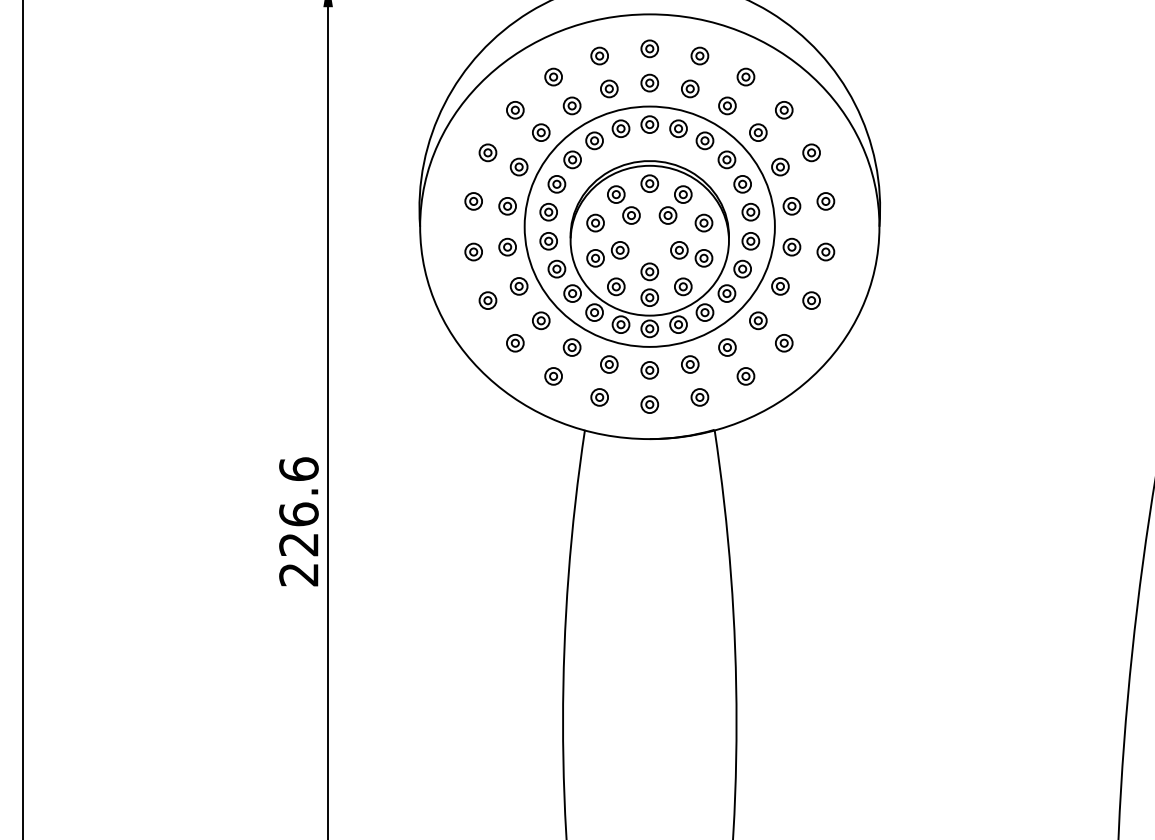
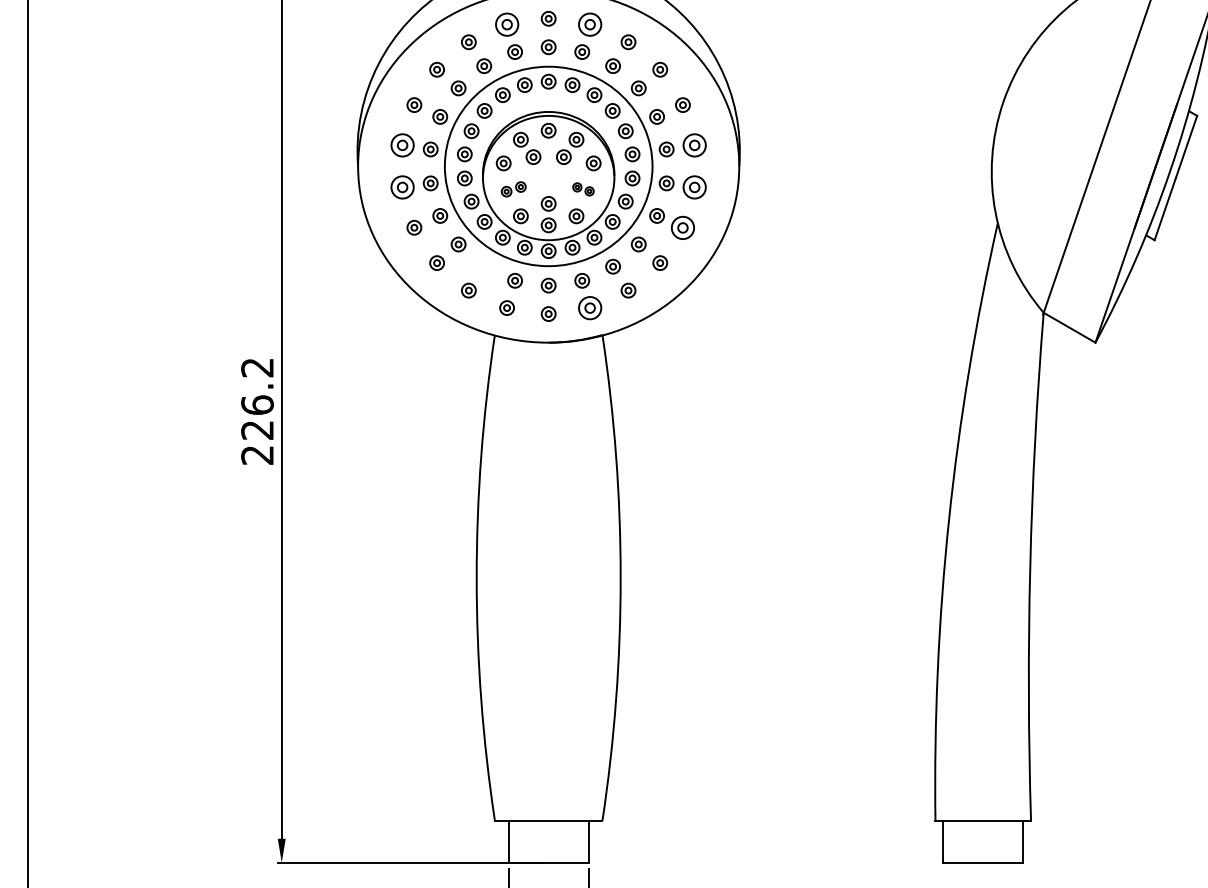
part: (598, 55) -> (506, 24), size x1.6
part: (700, 55) -> (590, 24), size x1.6
part: (473, 201) -> (402, 145), size x1.6
part: (825, 201) -> (694, 145), size x1.6
part: (473, 252) -> (402, 187), size x1.6
part: (825, 252) -> (694, 187), size x1.6
part: (607, 254) -> (513, 189), size x0.7
part: (691, 254) -> (583, 189), size x0.6
part: (811, 300) -> (682, 227), size x1.6
part: (572, 347) -> (484, 266), removed
part: (700, 396) -> (590, 307), size x1.6
text: (298, 469) -> (257, 367), 226.6 -> 226.2

